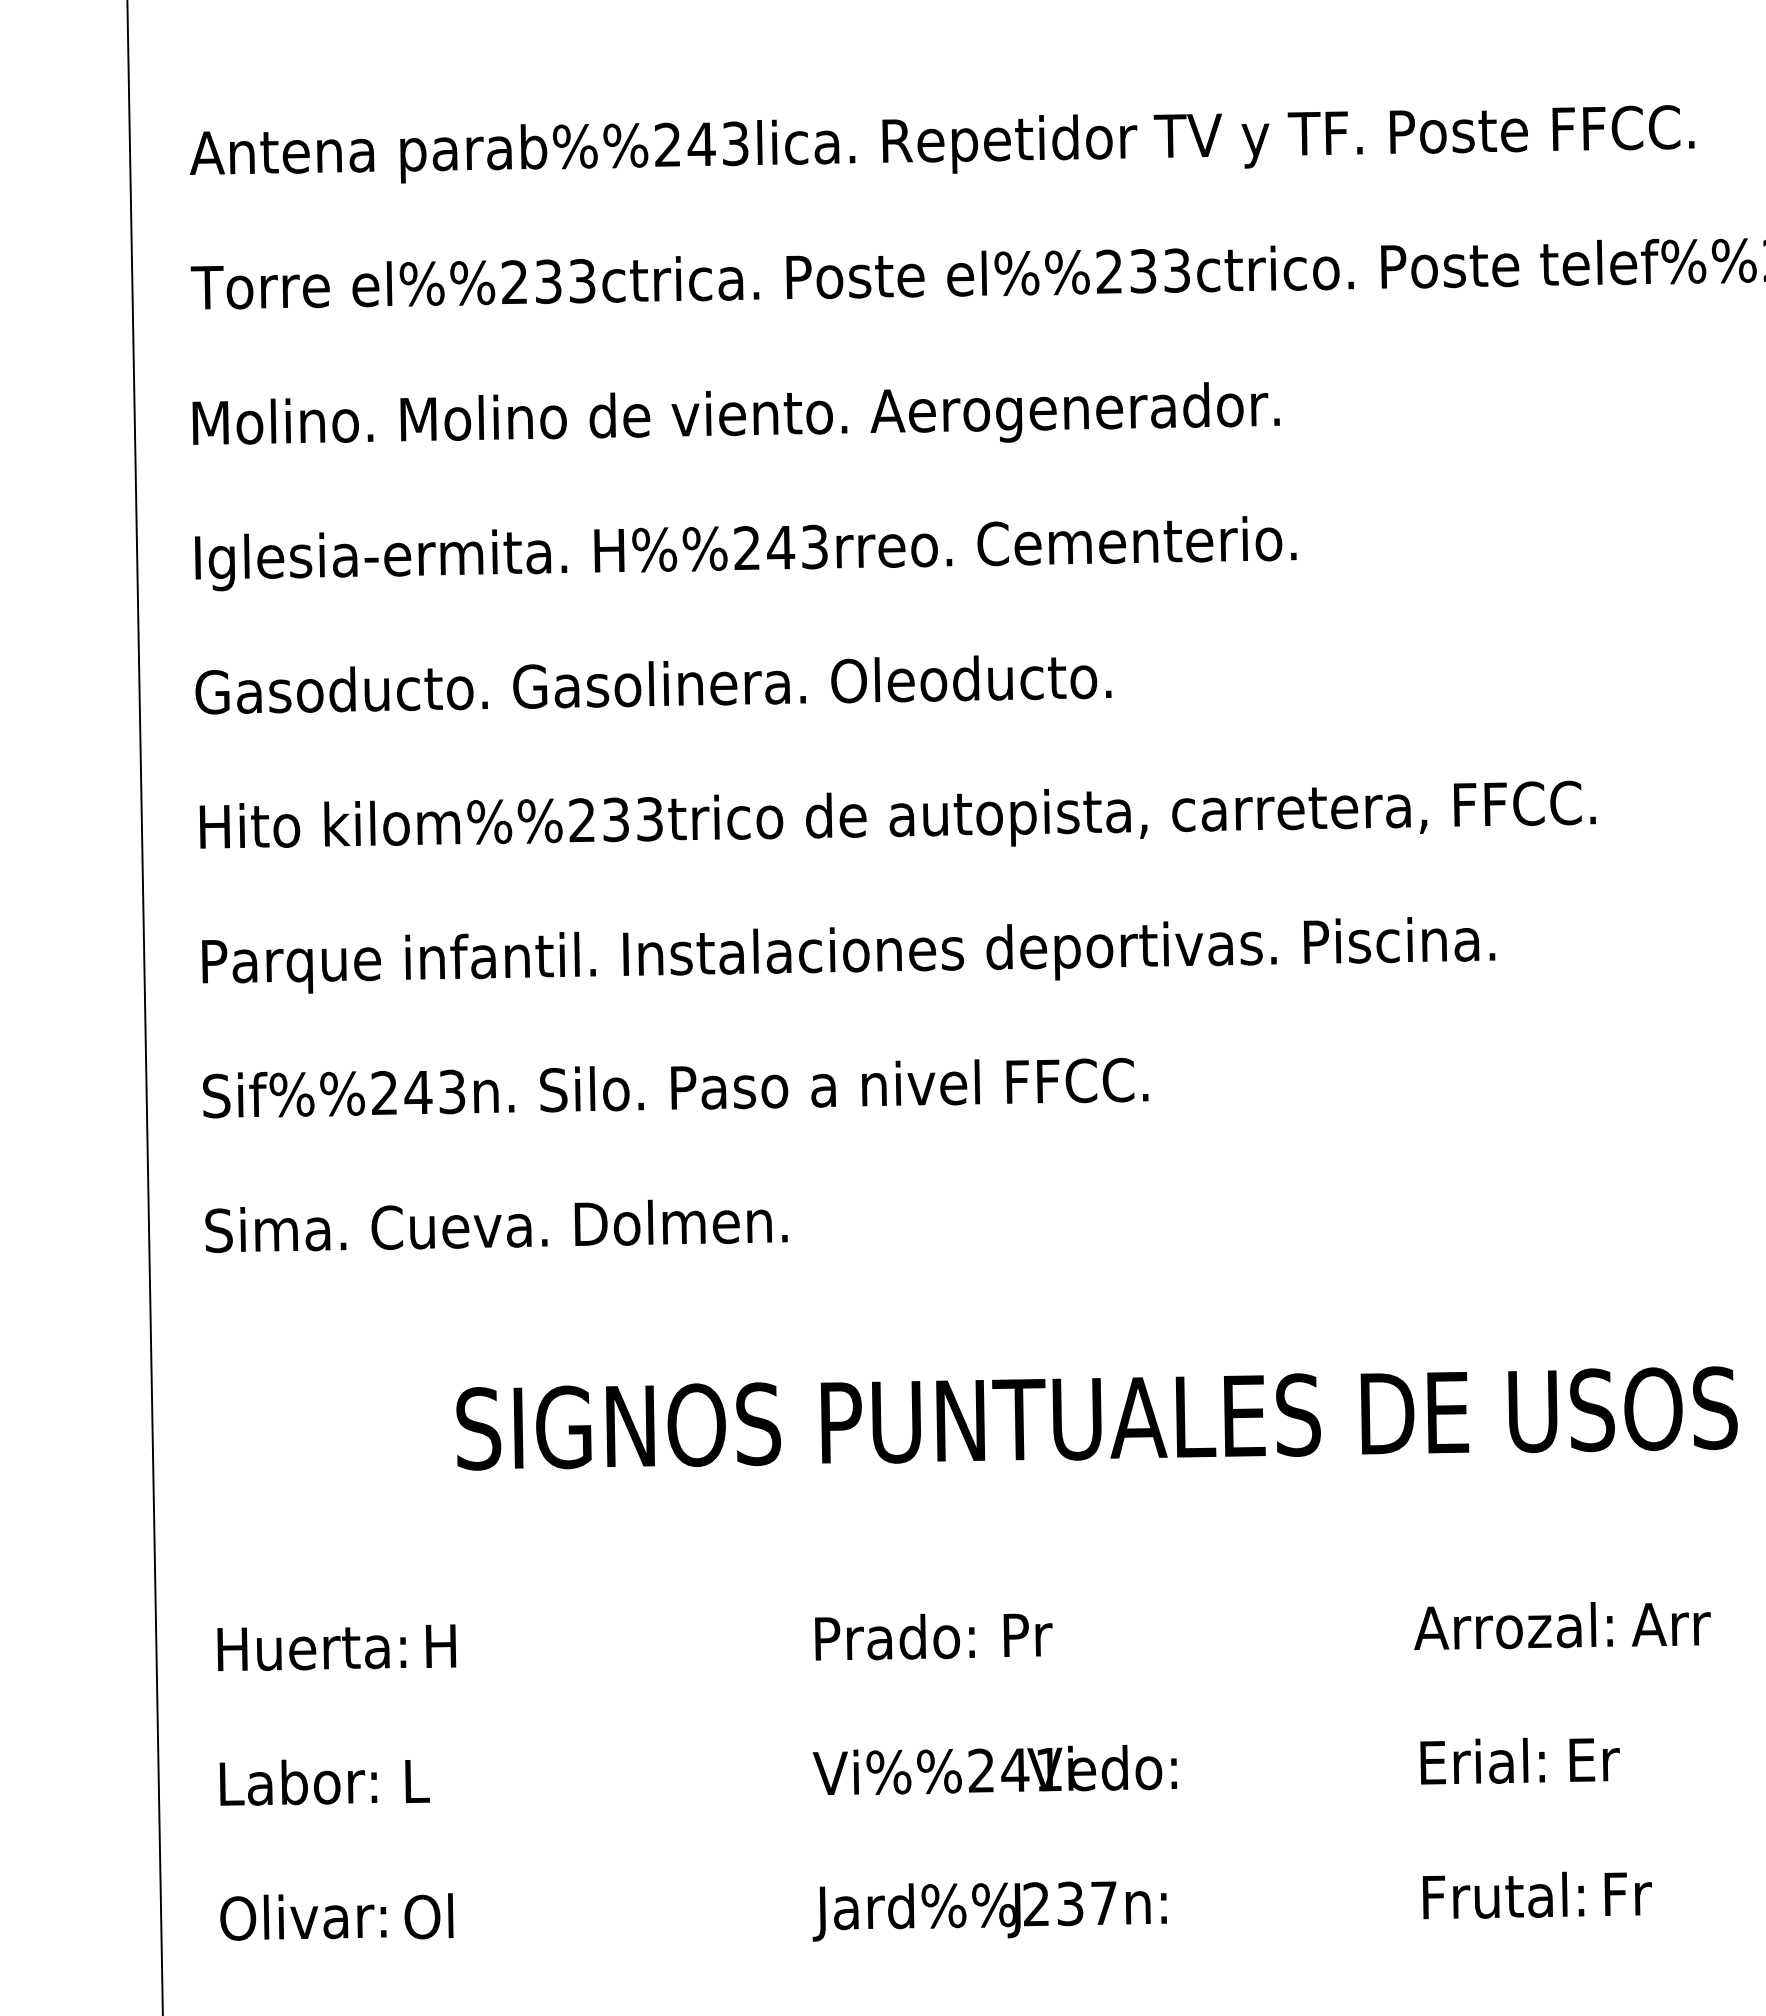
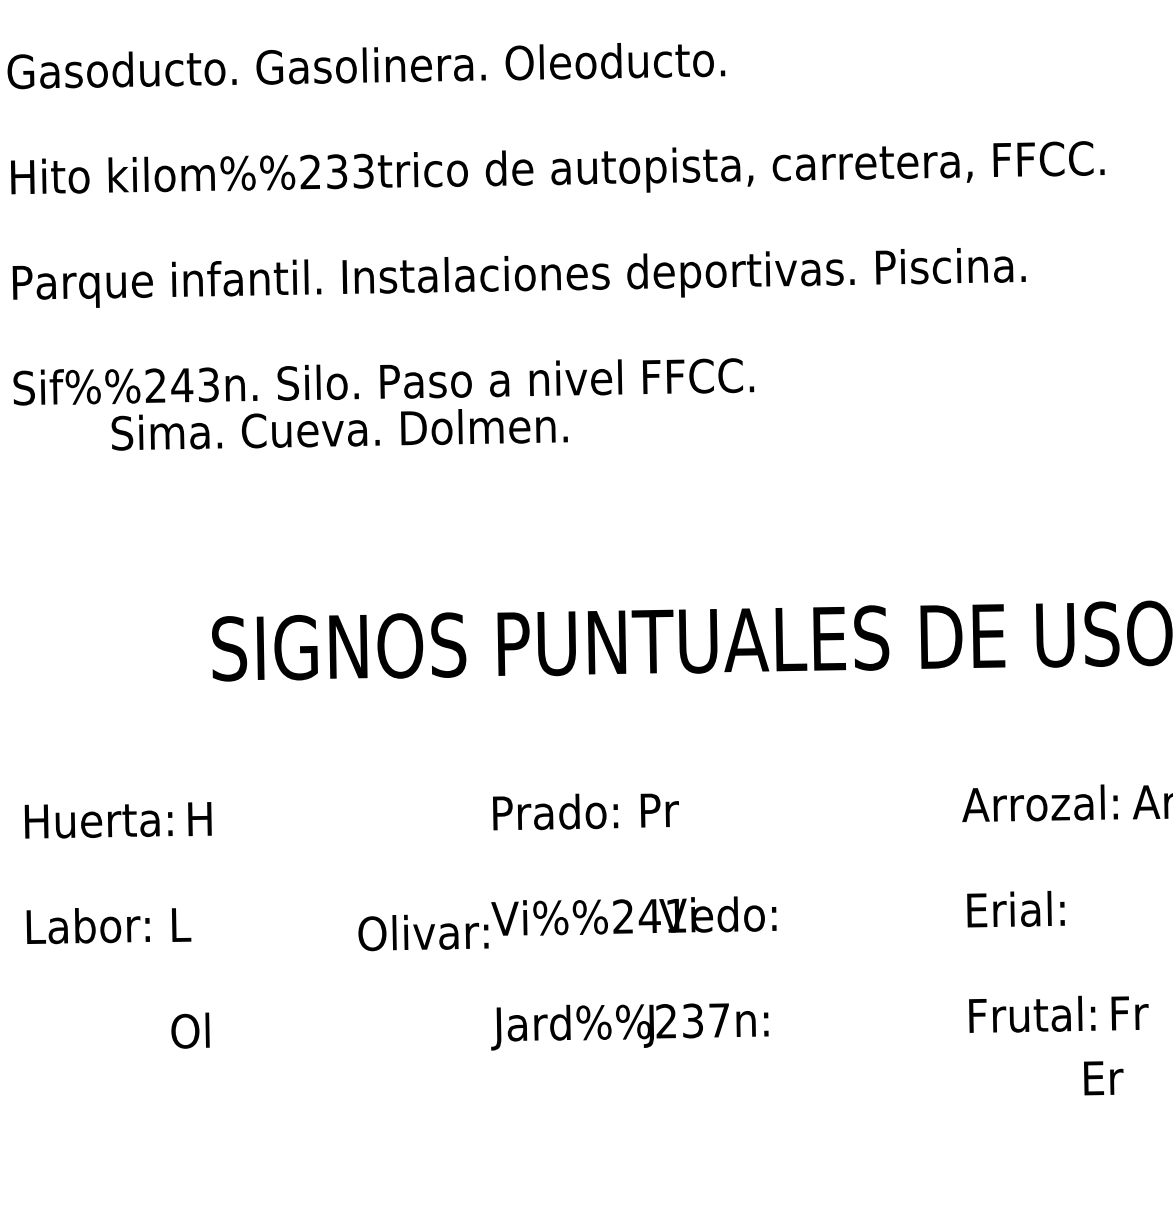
text: (496, 1225) -> (339, 429), moved
text: (1594, 1759) -> (1103, 1077), moved
text: (303, 1917) -> (423, 932), moved

